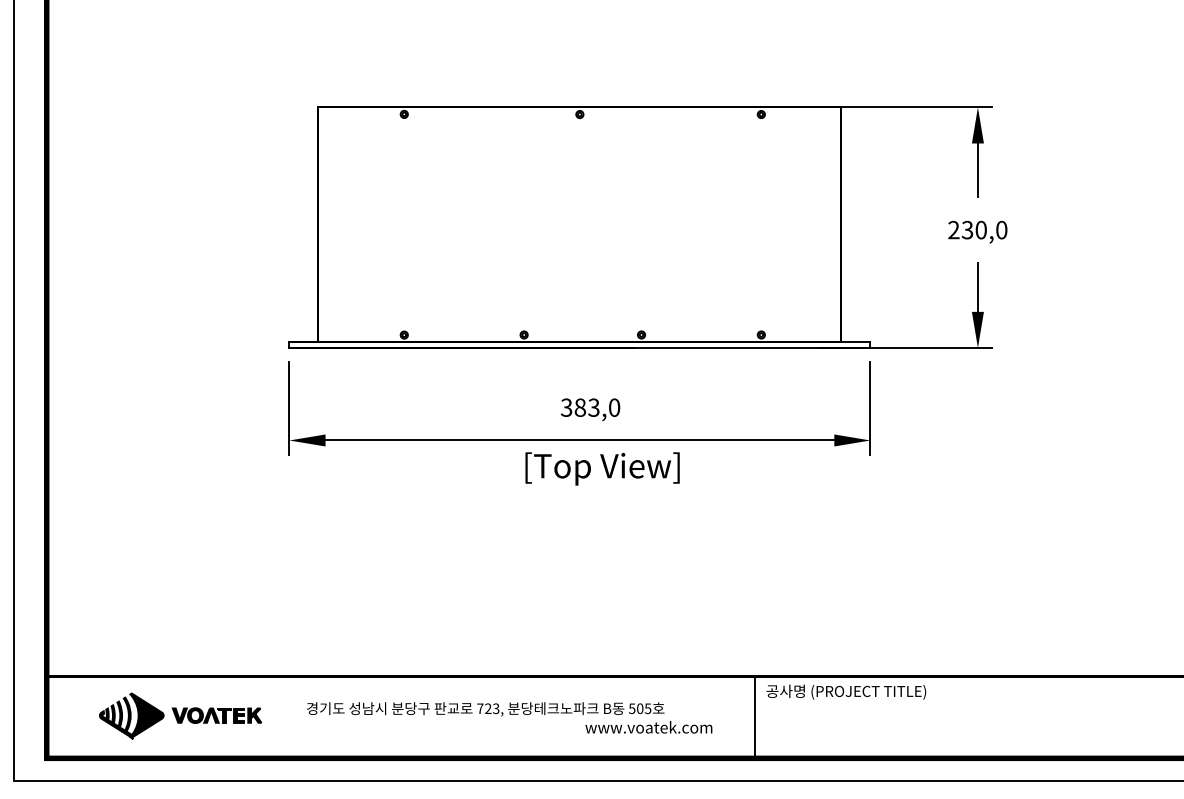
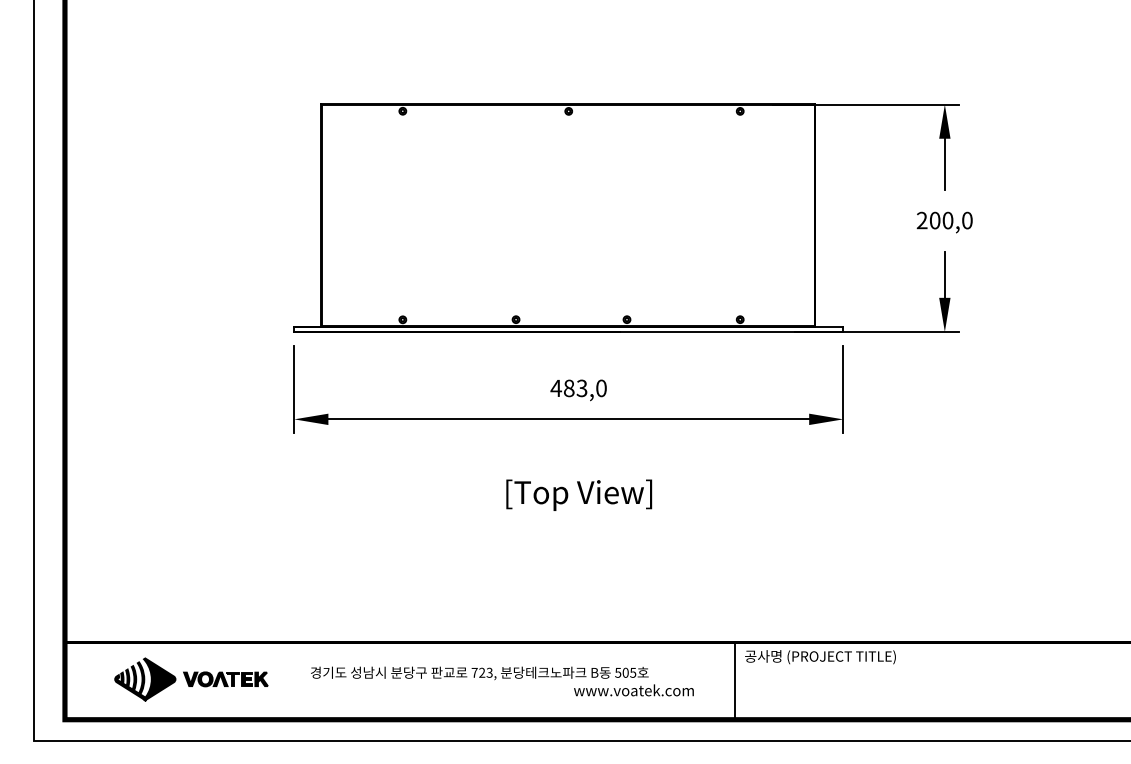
text: (966, 230) -> (934, 220), 230,0 -> 200,0
text: (566, 407) -> (556, 388), 383,0 -> 483,0
text: (602, 468) -> (579, 494), moved

